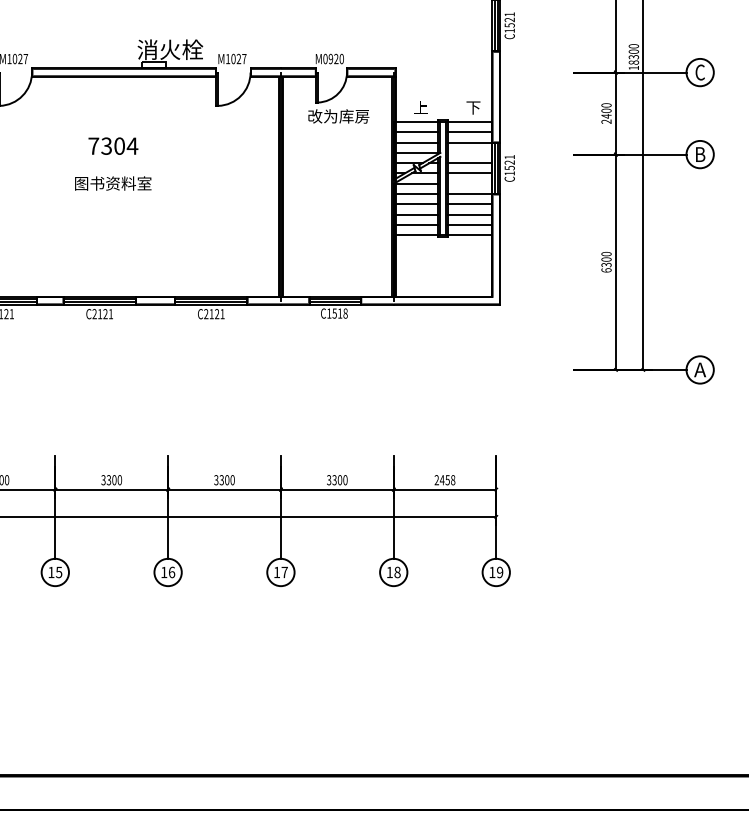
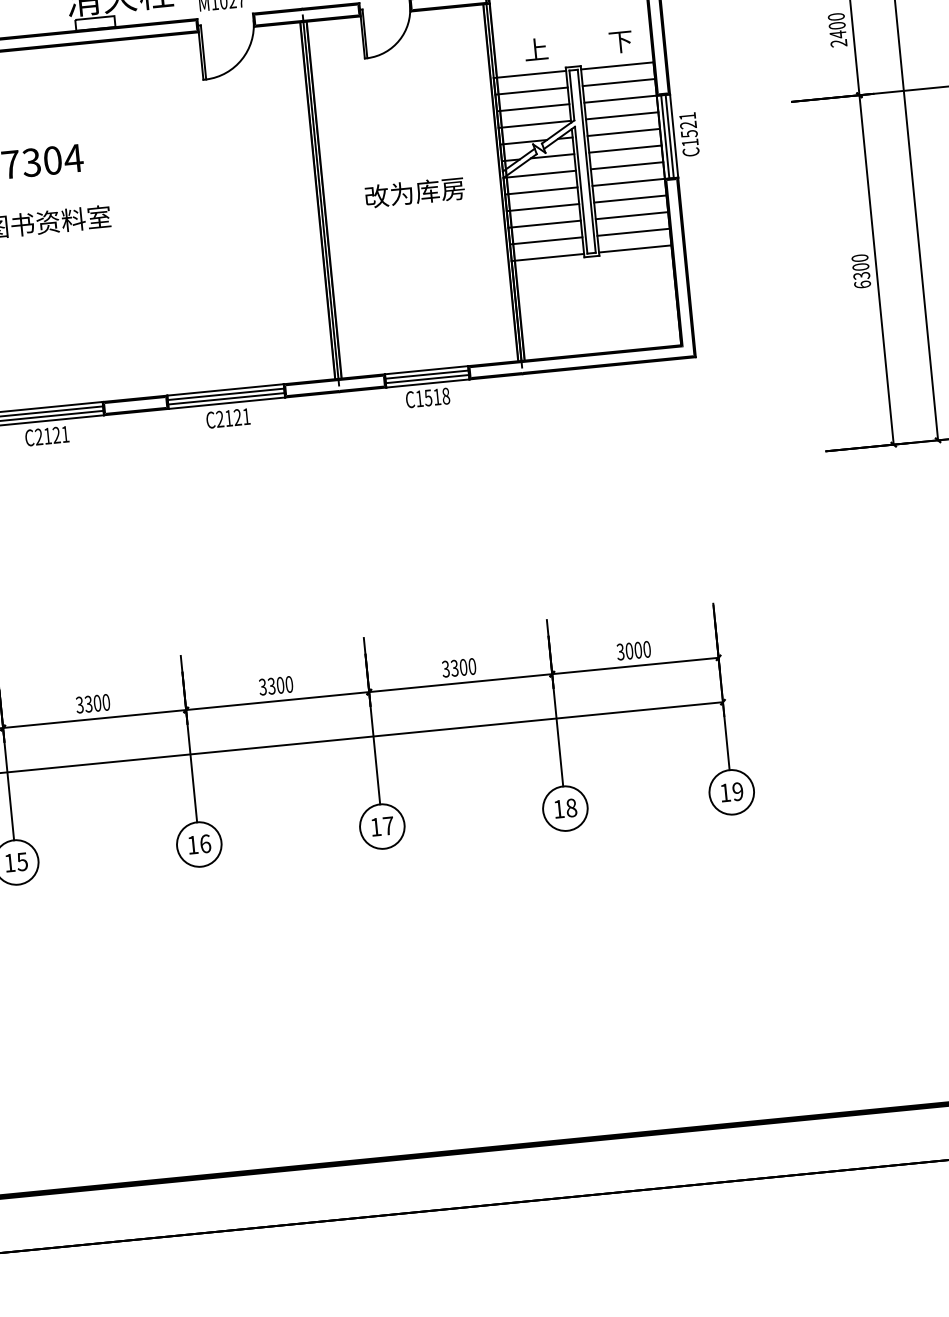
text: (338, 116) -> (414, 192), moved
line: (469, 152) -> (621, 115), added
line: (469, 183) -> (626, 165), added
text: (444, 480) -> (633, 651), 2458 -> 3000

